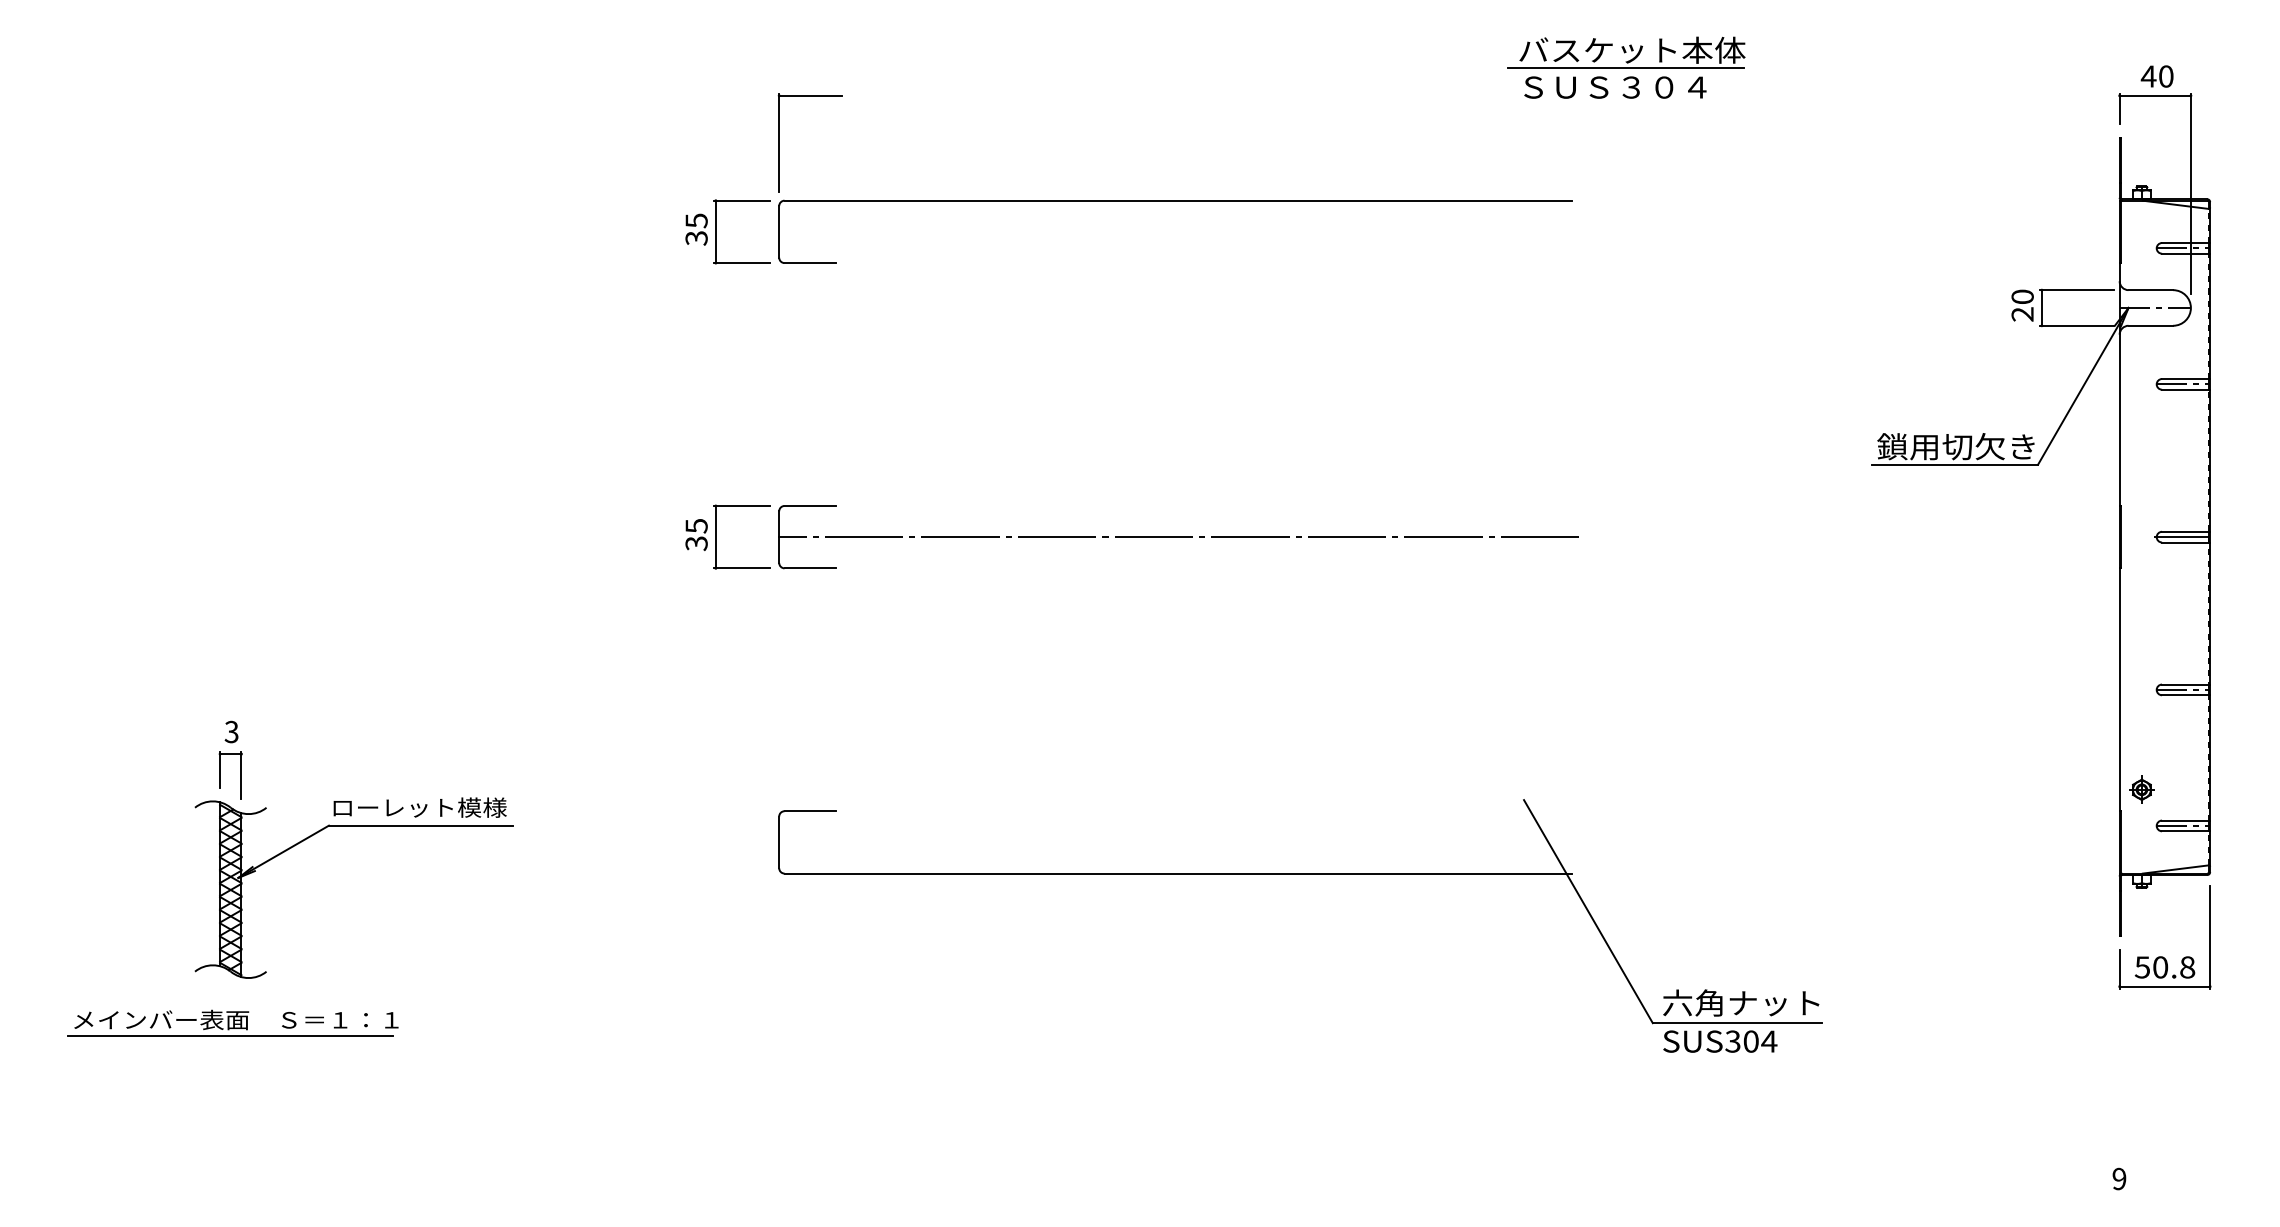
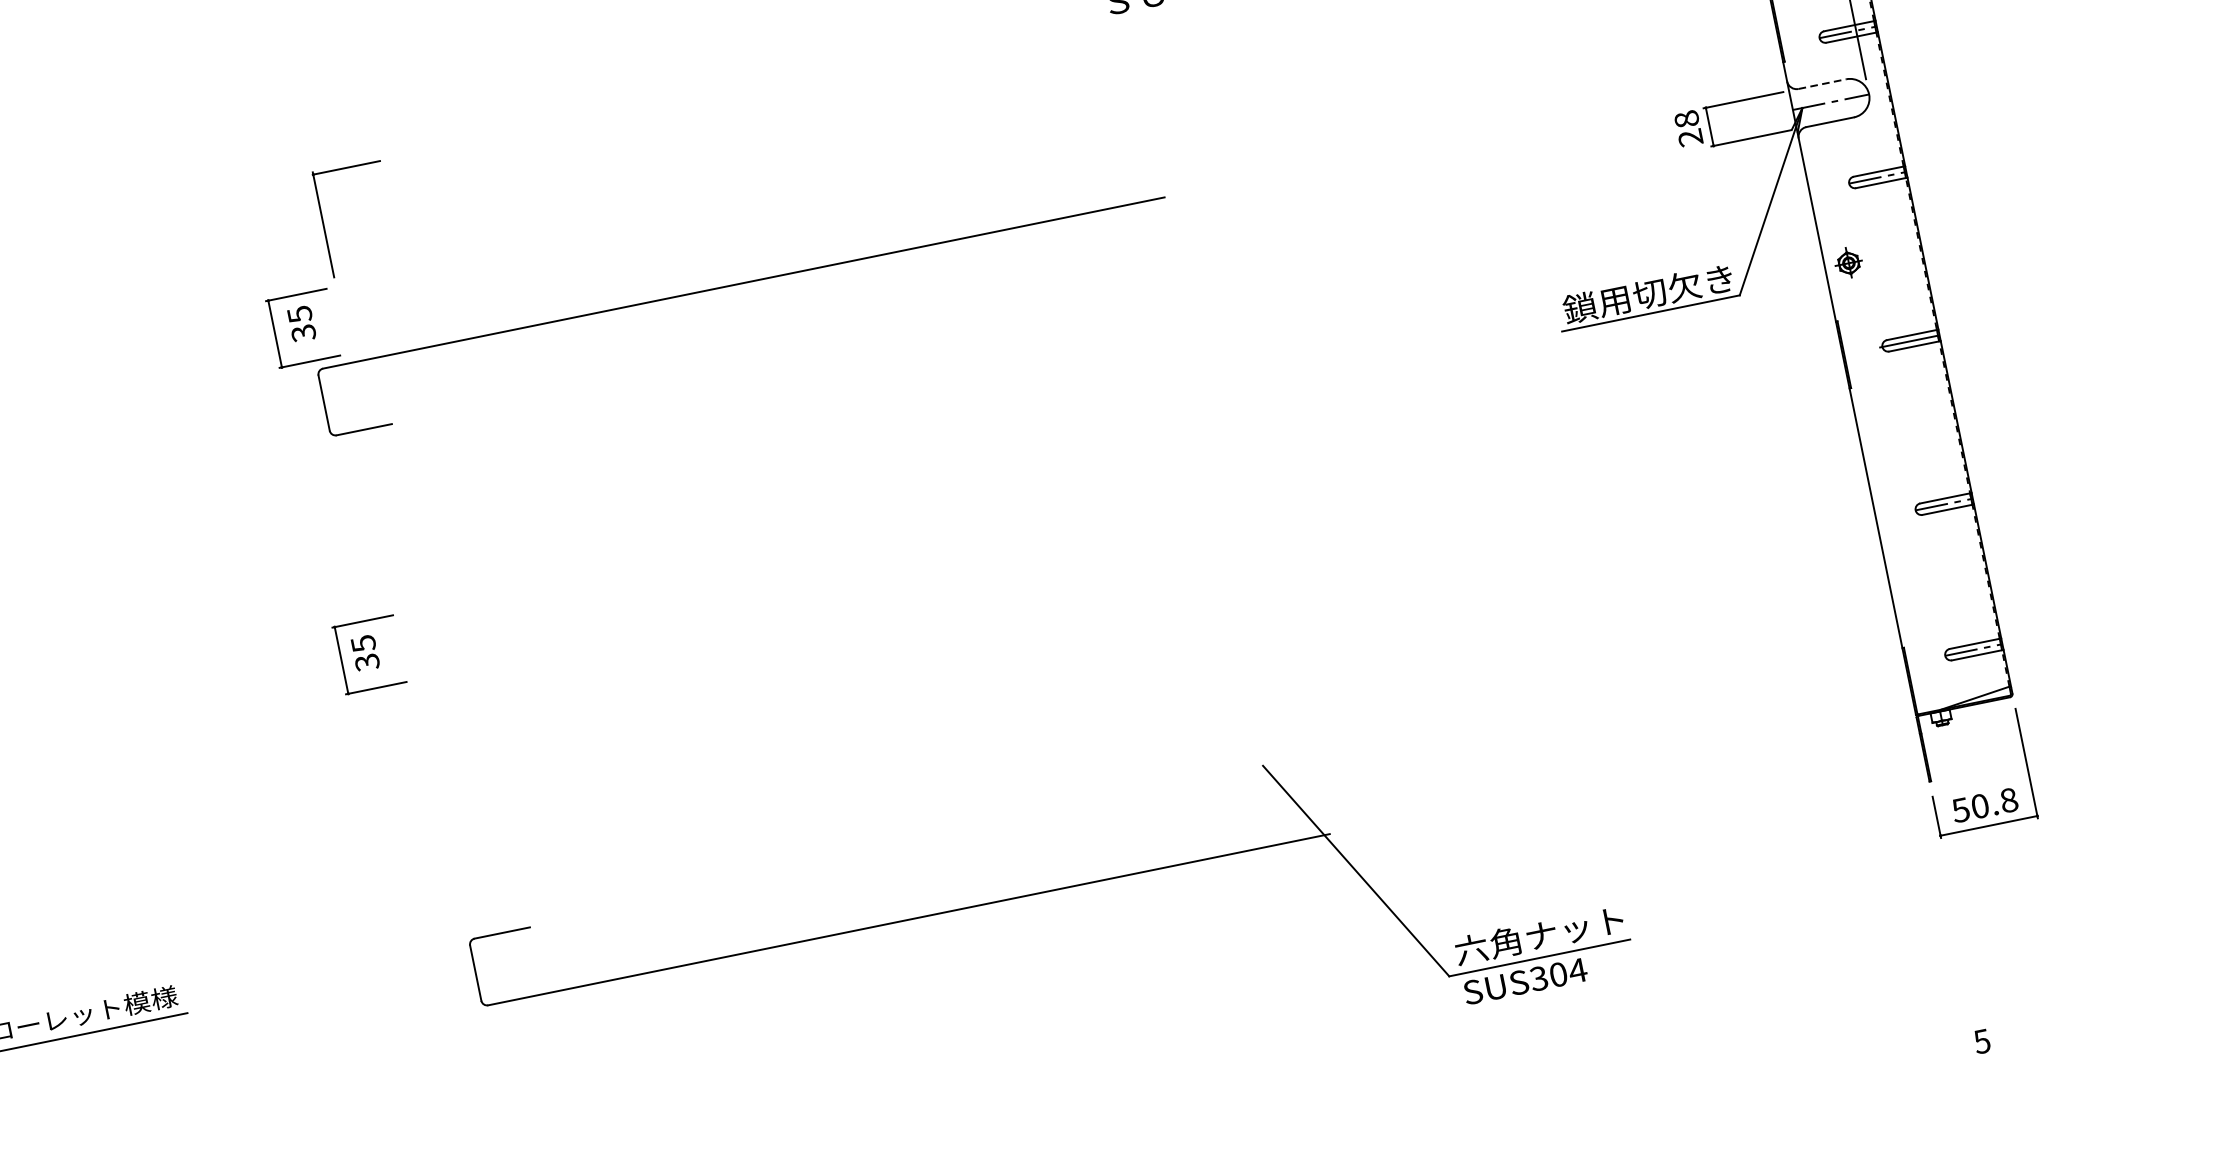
part: (1175, 201) -> (741, 284), moved
text: (696, 229) -> (301, 323), moved
line: (2151, 290) -> (1823, 84), solid -> dashed
text: (2022, 296) -> (1686, 118), 20 -> 28
text: (696, 534) -> (365, 652), moved
part: (1178, 537) -> (836, 560), removed
part: (2141, 789) -> (1848, 262), moved
text: (2119, 1178) -> (1982, 1040), 9 -> 5

